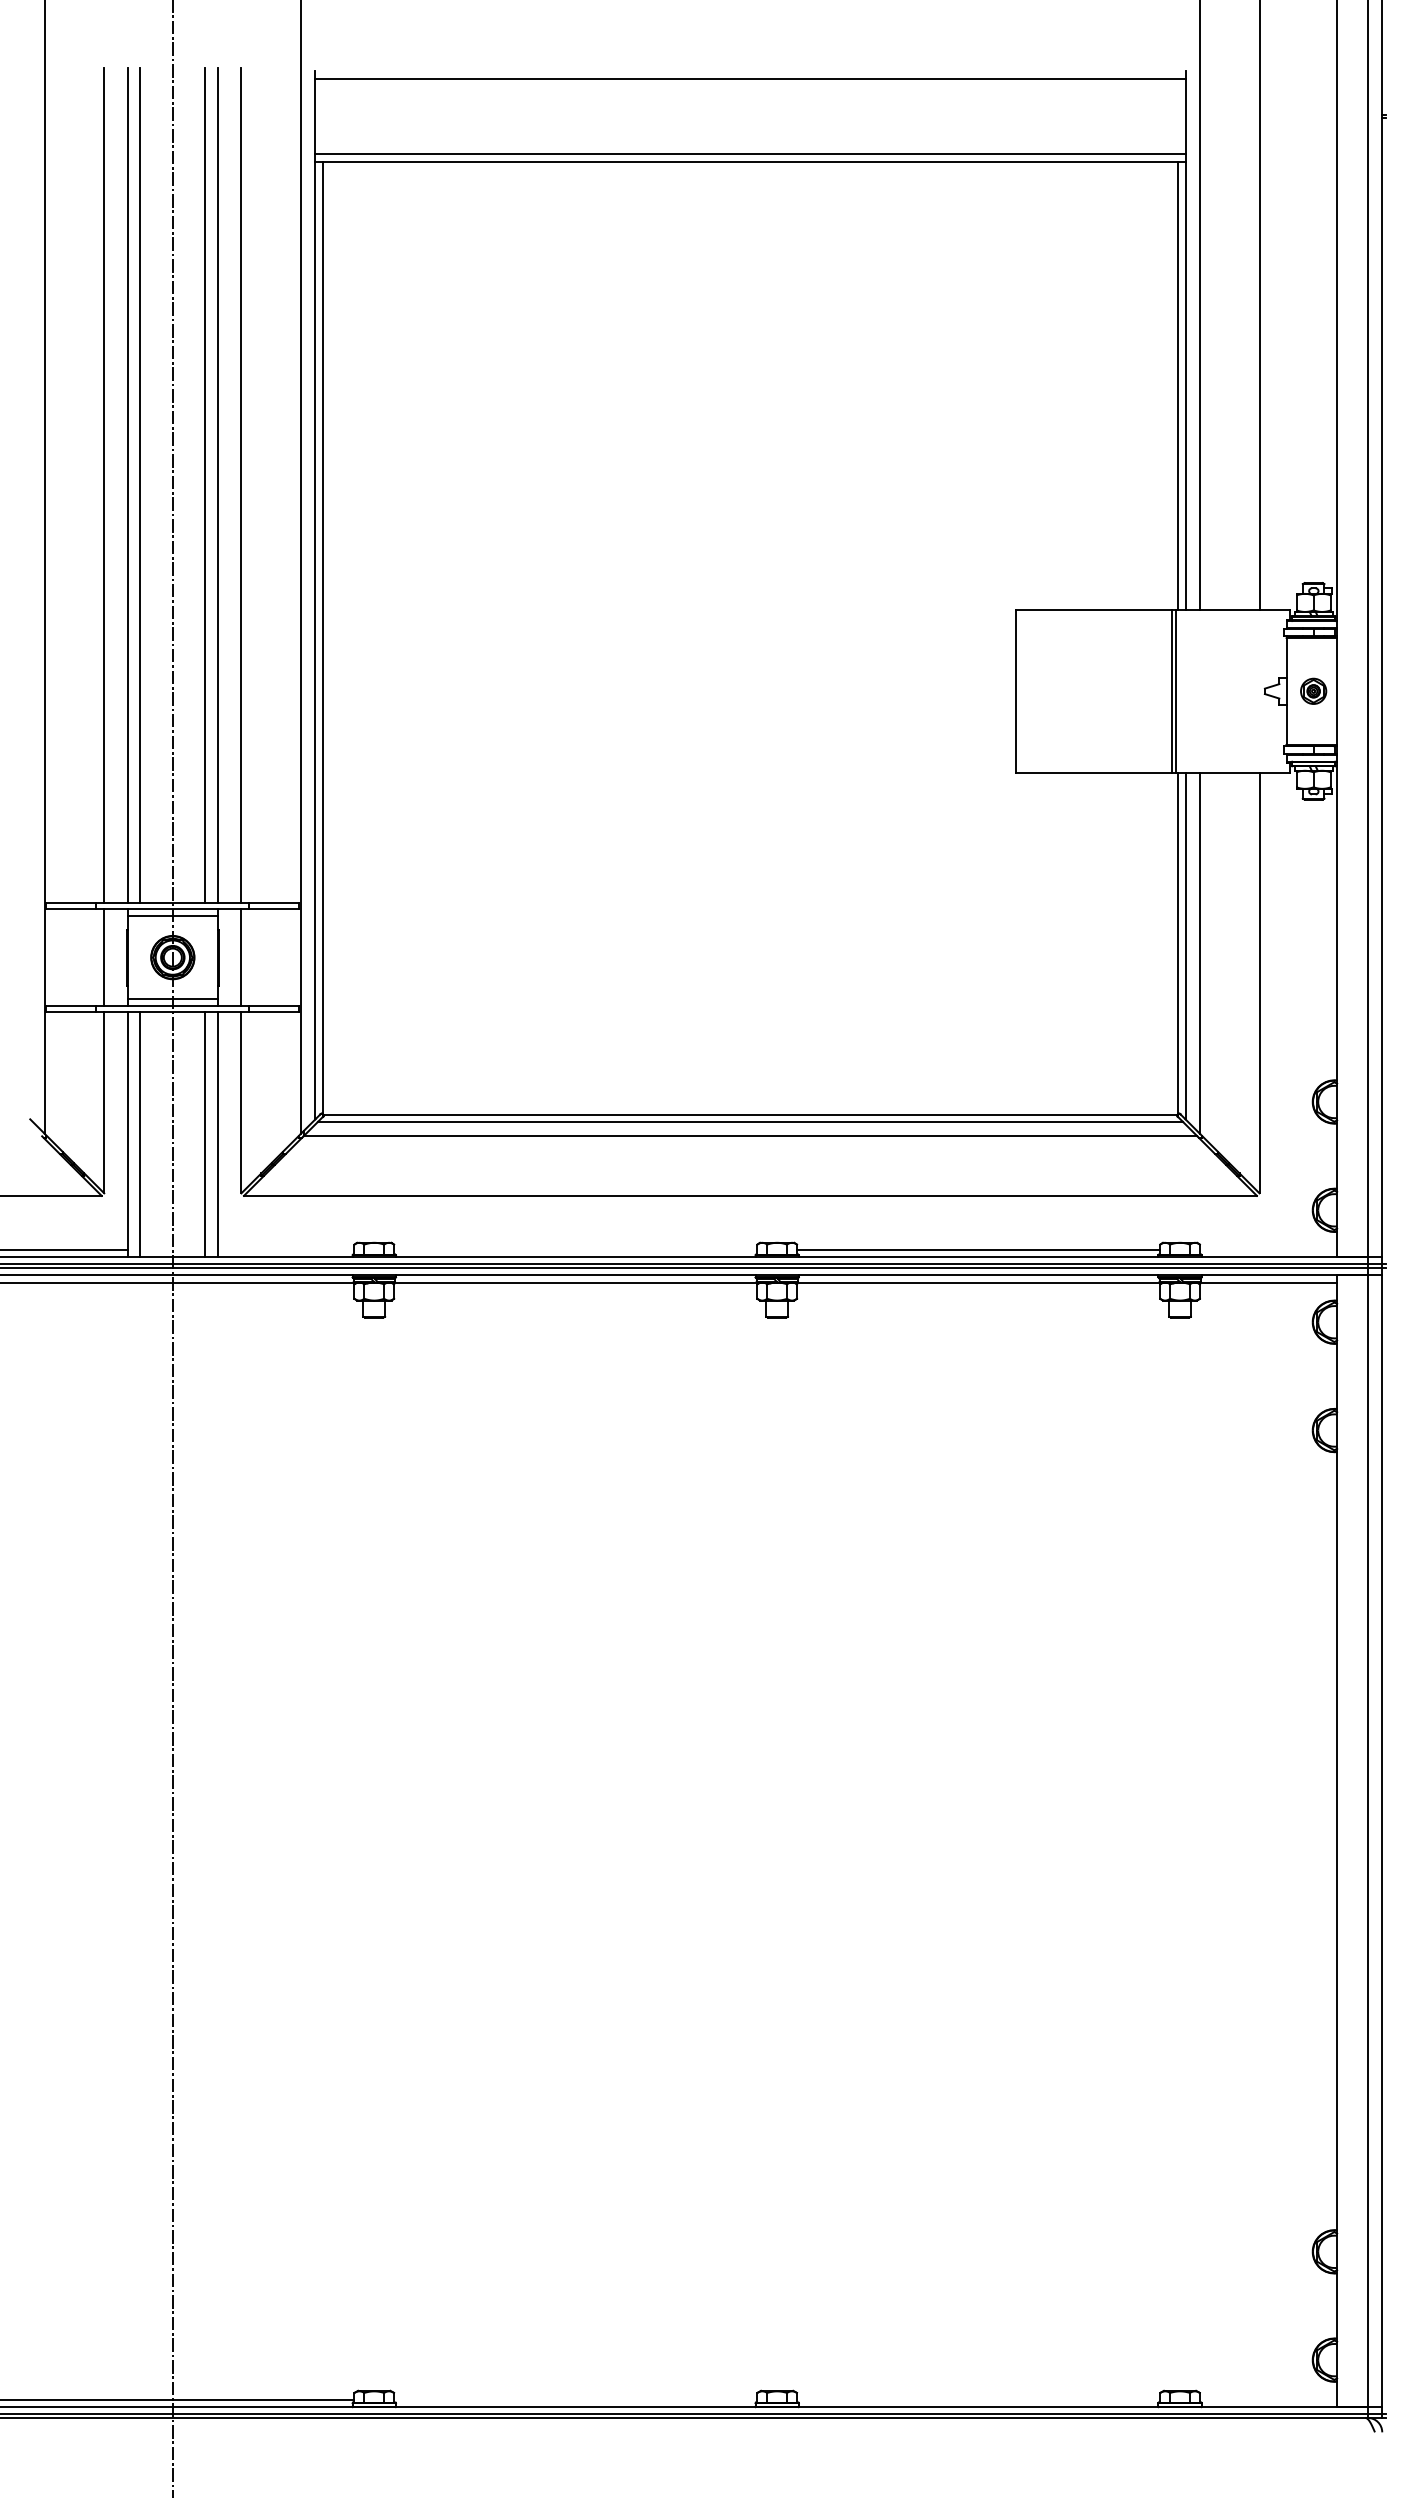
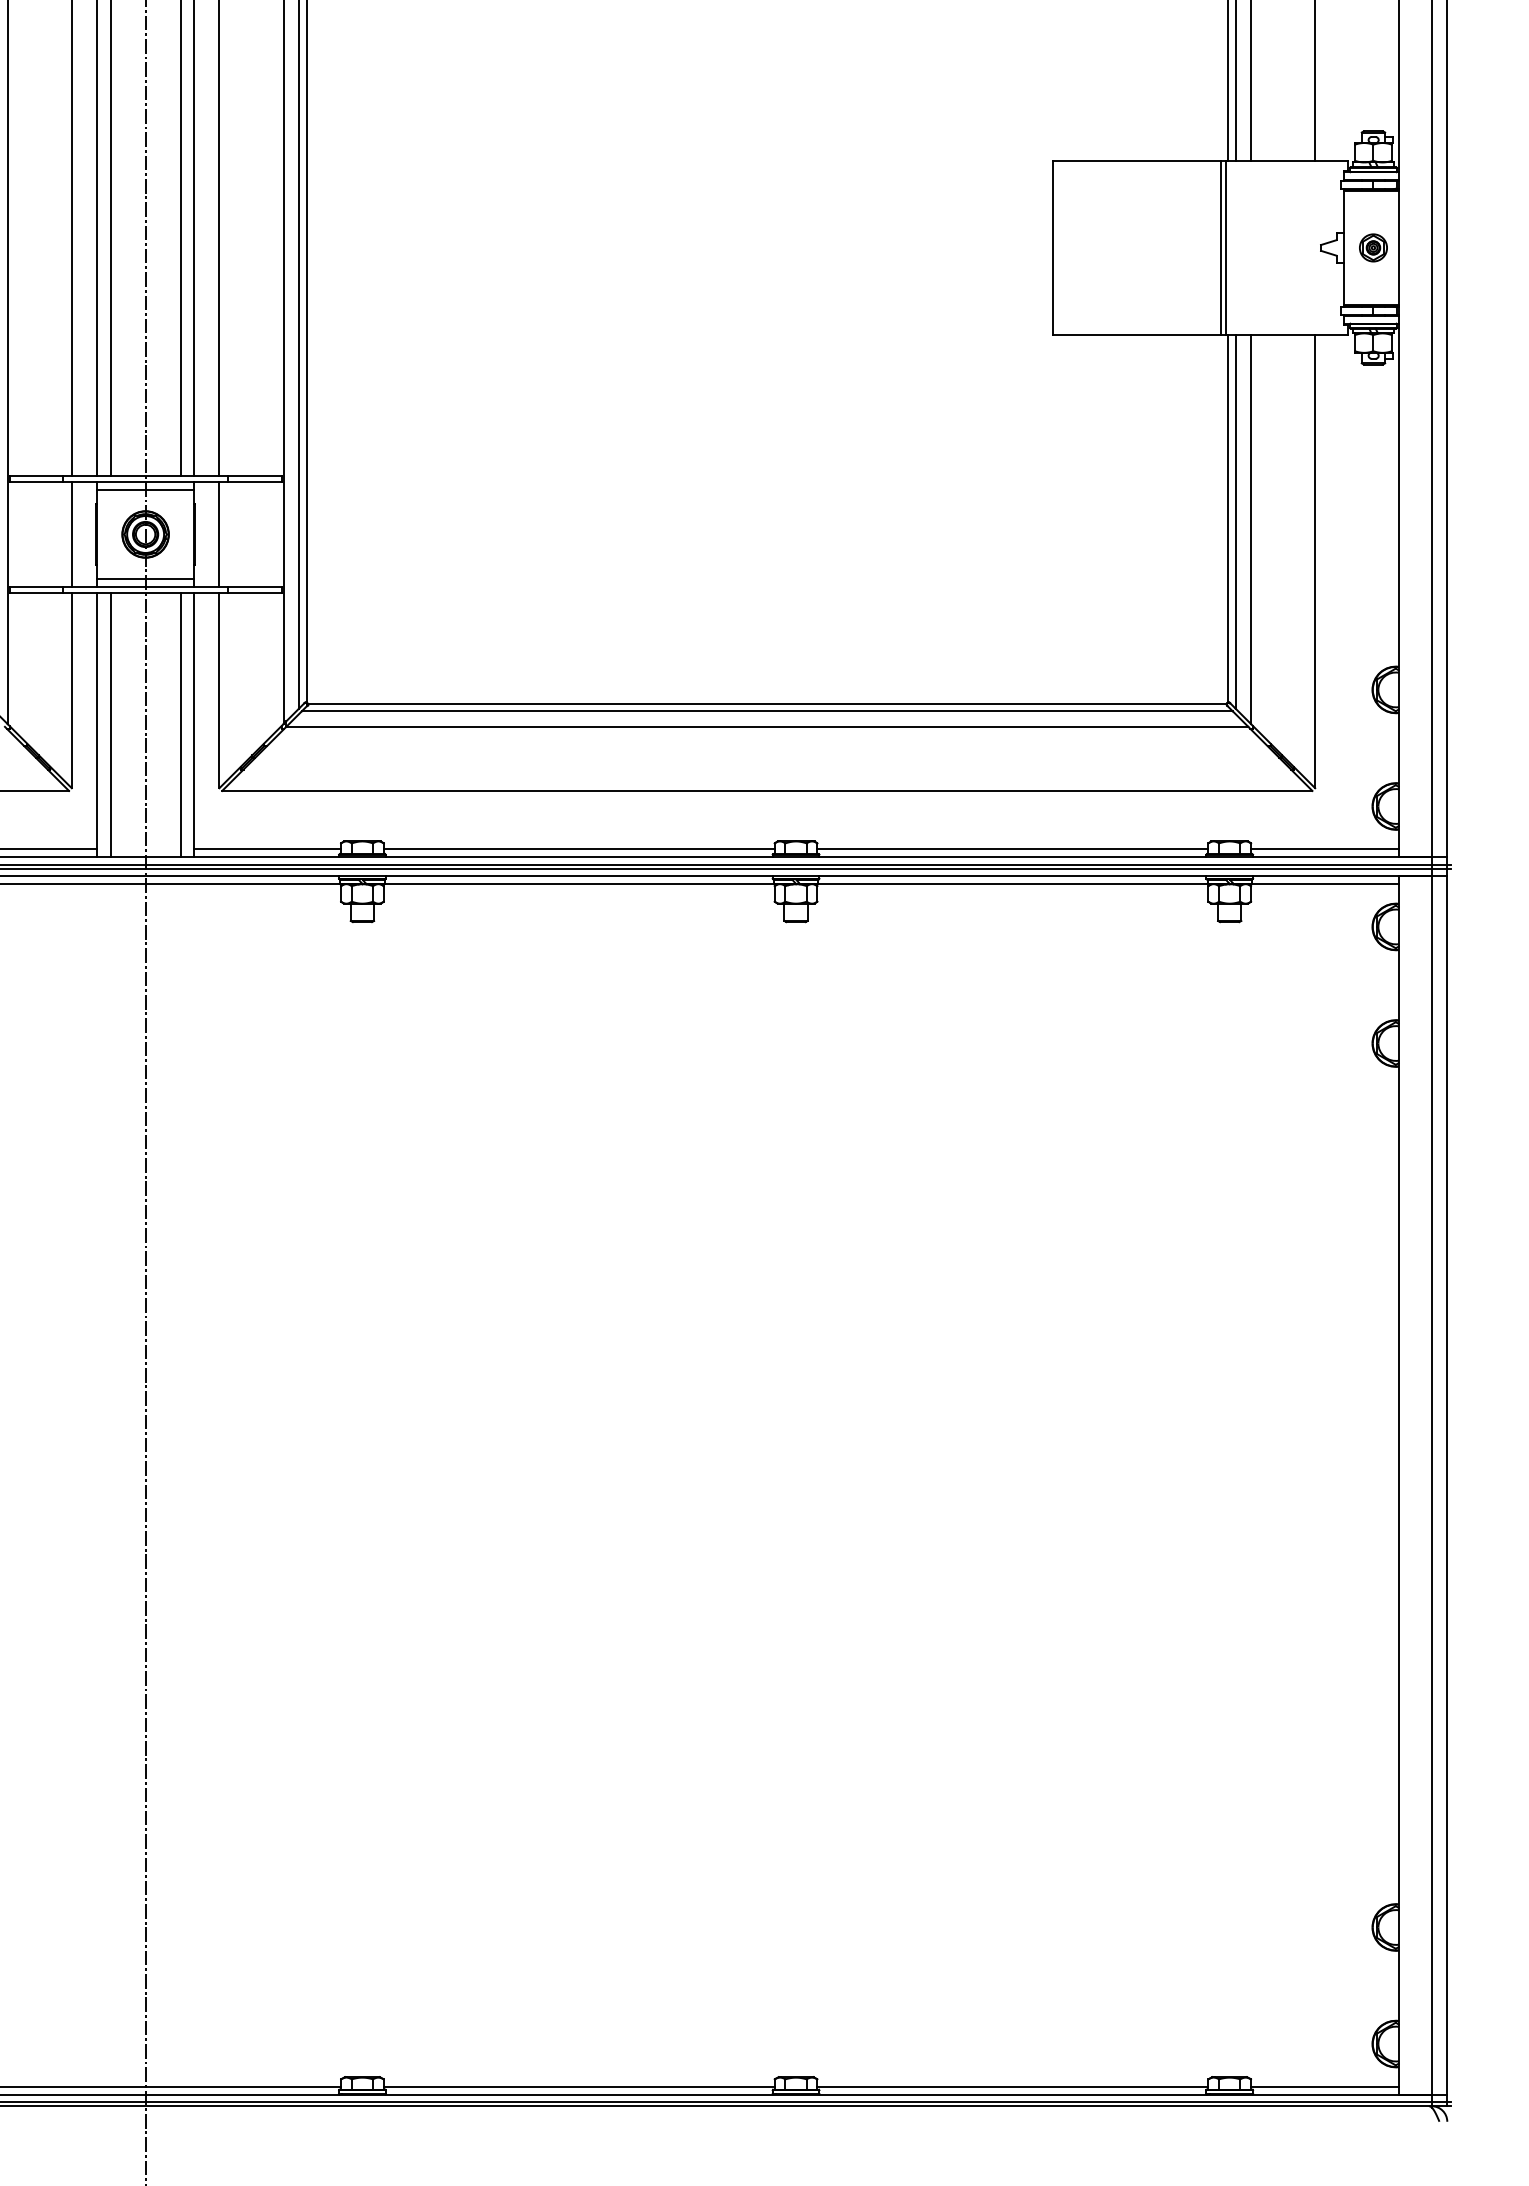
line: (285, 1250) -> (266, 849), added
line: (575, 1250) -> (578, 849), added
line: (1268, 1250) -> (1324, 849), added
line: (575, 2399) -> (578, 2086), added
line: (978, 2399) -> (1012, 2086), added
line: (1268, 2399) -> (1324, 2086), added

